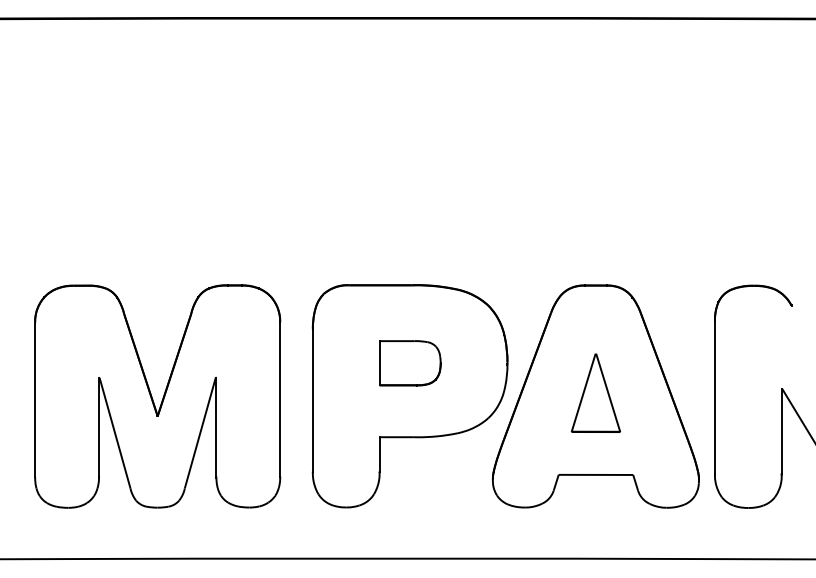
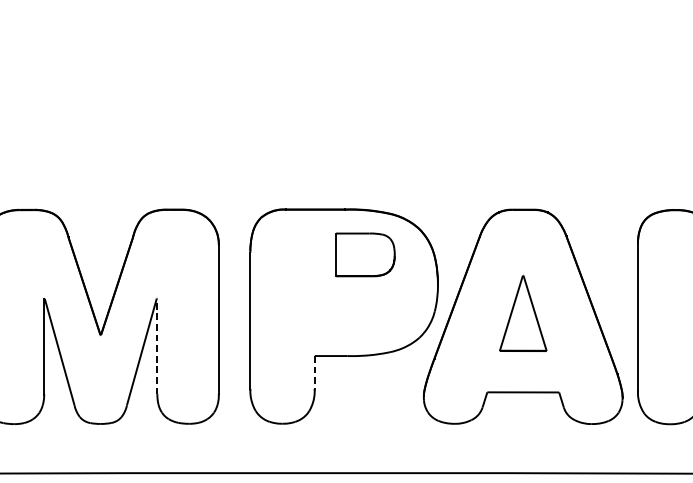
part: (410, 363) -> (365, 255), moved
line: (216, 427) -> (157, 346), solid -> dashed
line: (379, 454) -> (314, 372), solid -> dashed

